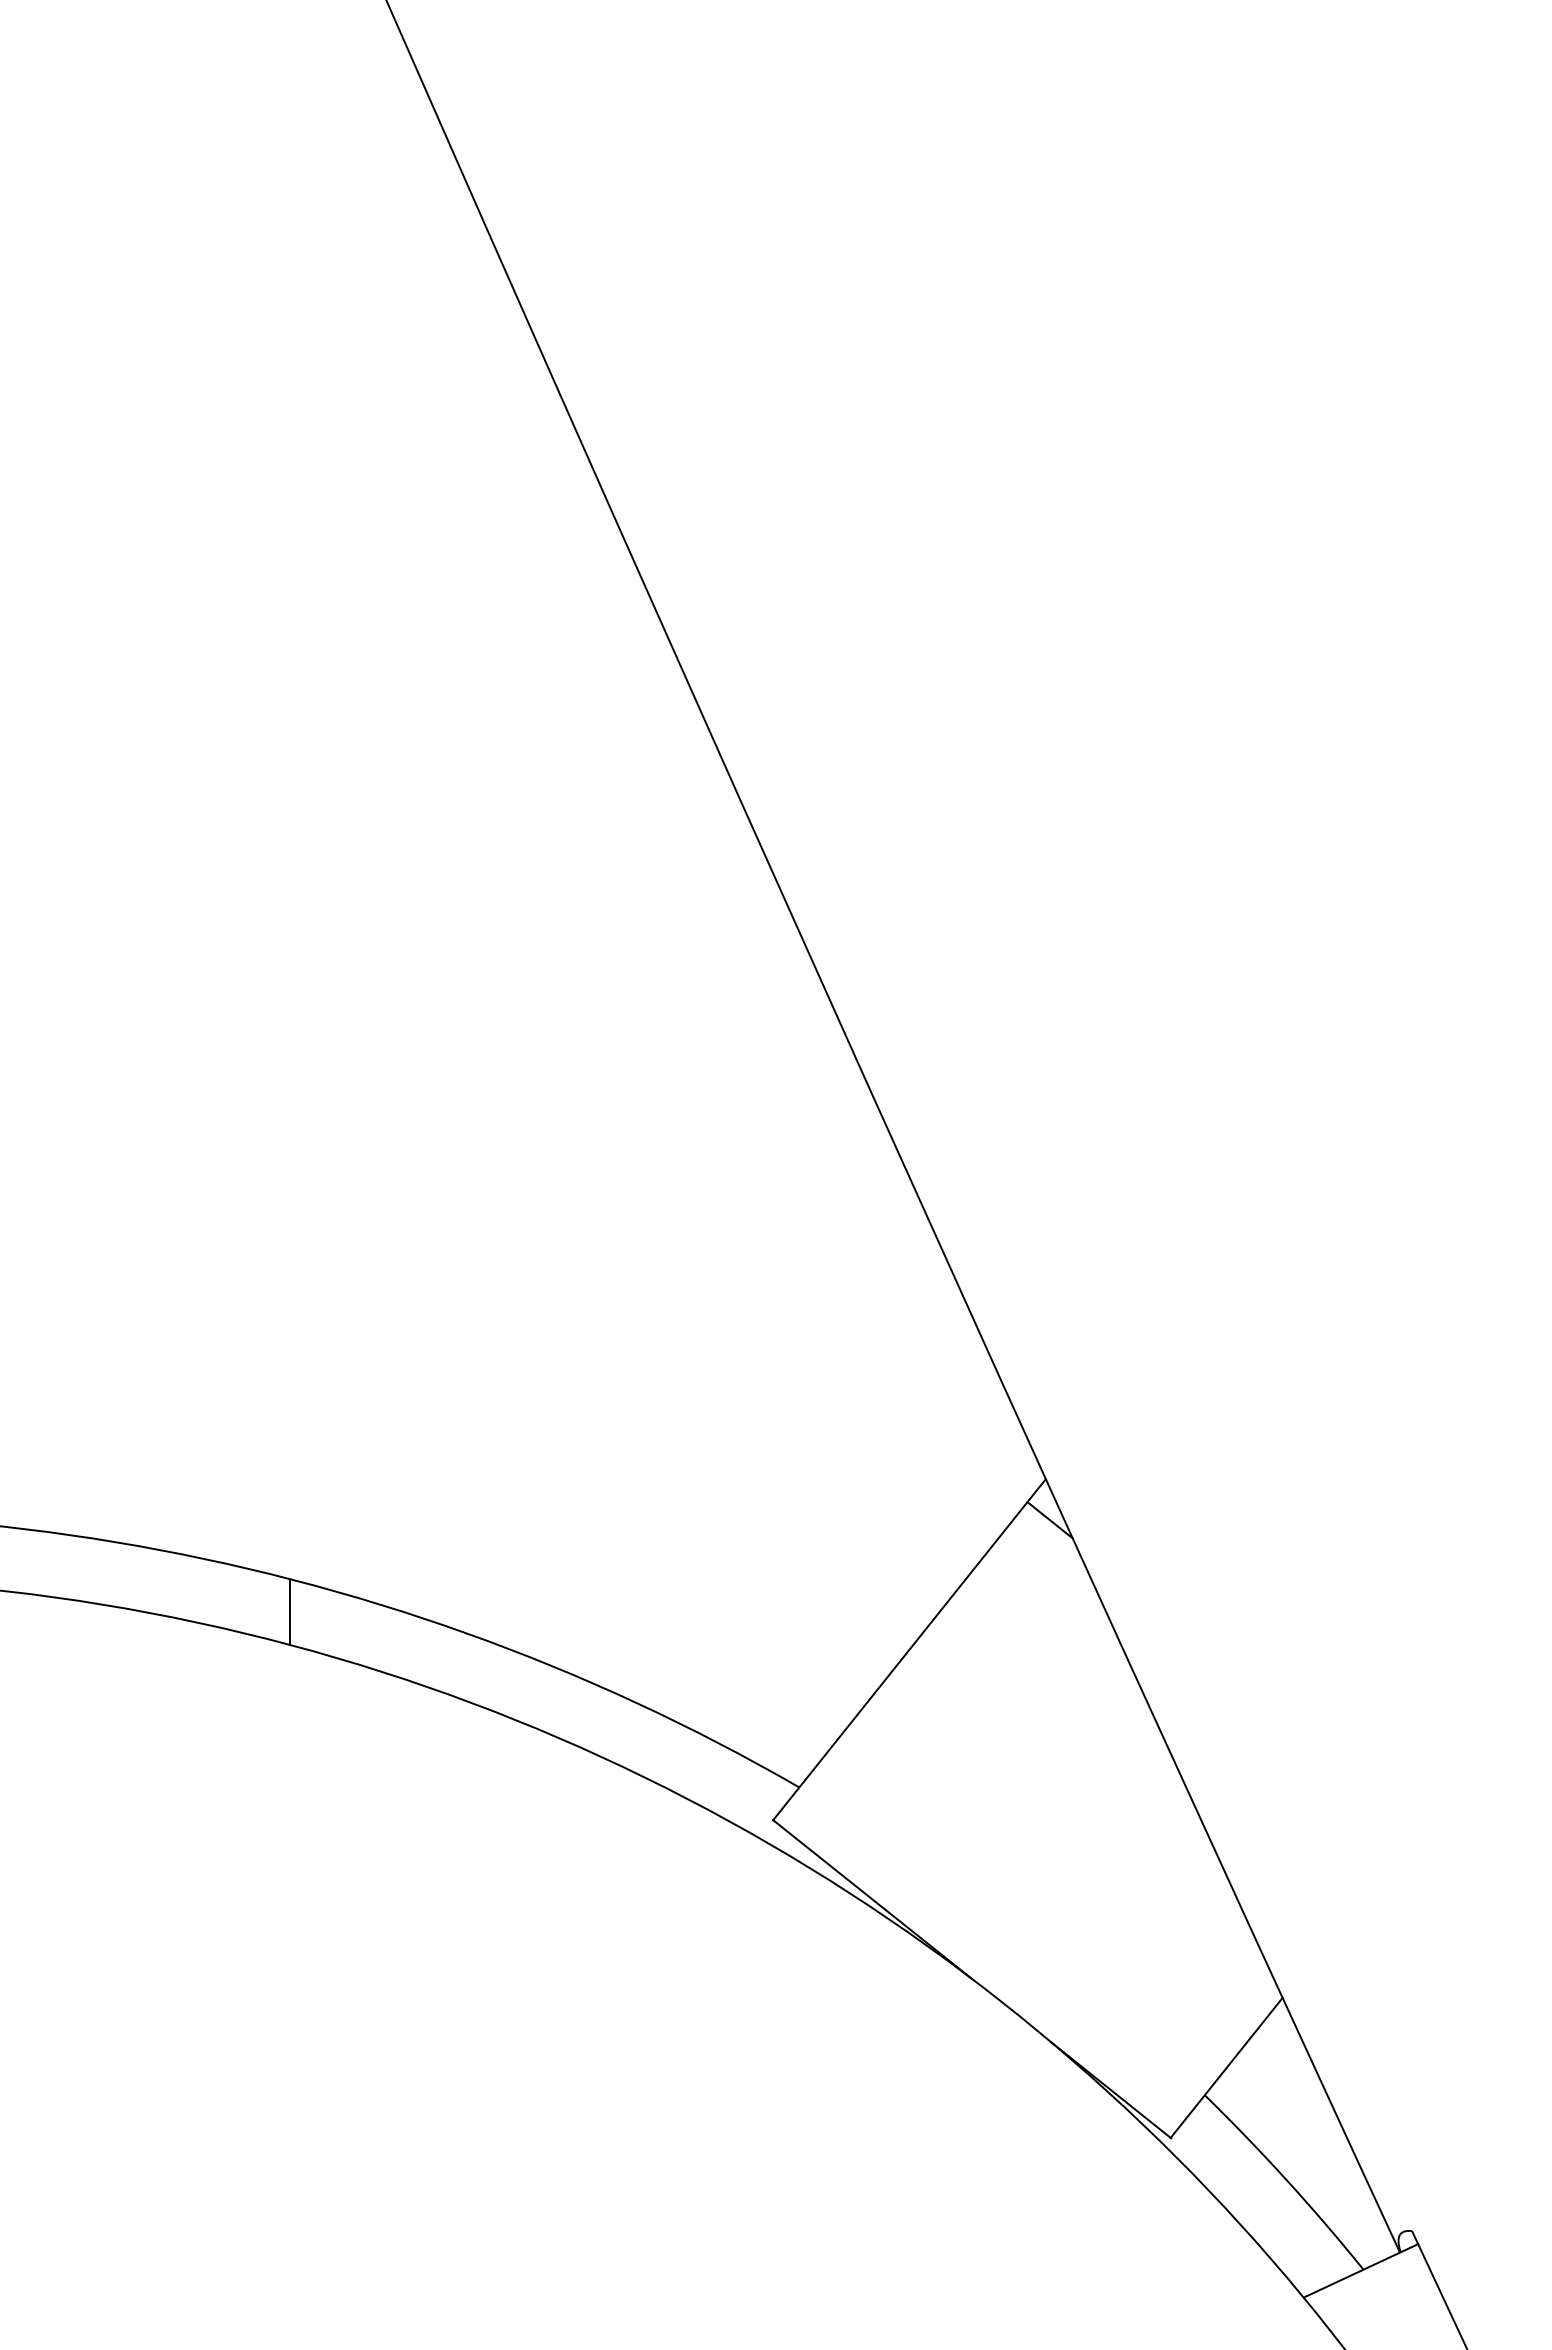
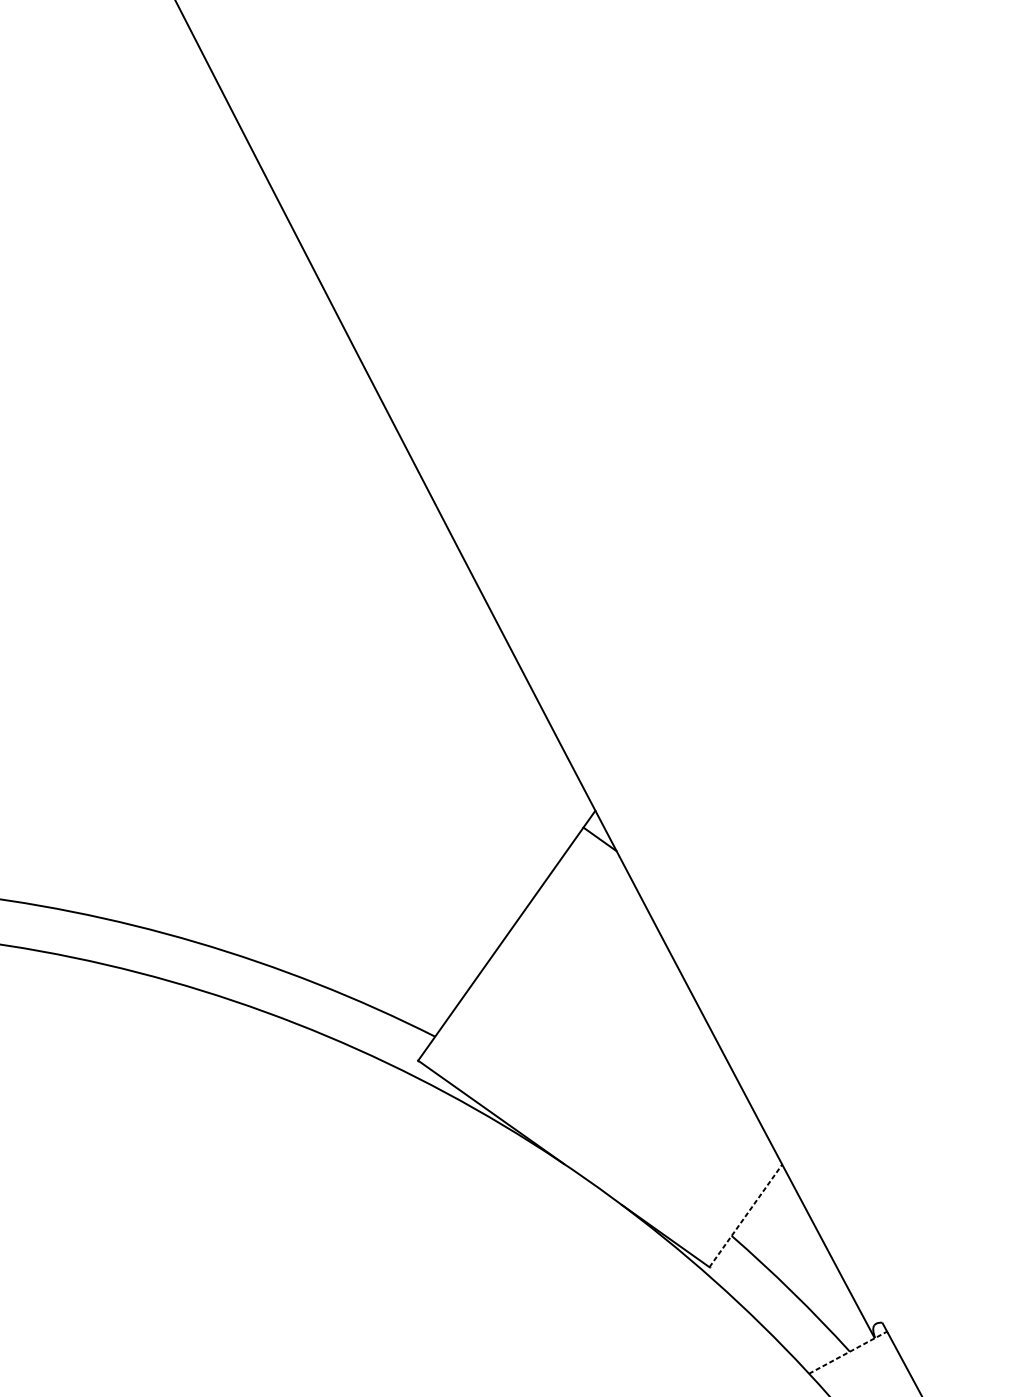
line: (290, 1612) -> (71, 934), removed
line: (1226, 2067) -> (745, 1215), solid -> dashed
line: (1361, 2270) -> (848, 1352), solid -> dashed

